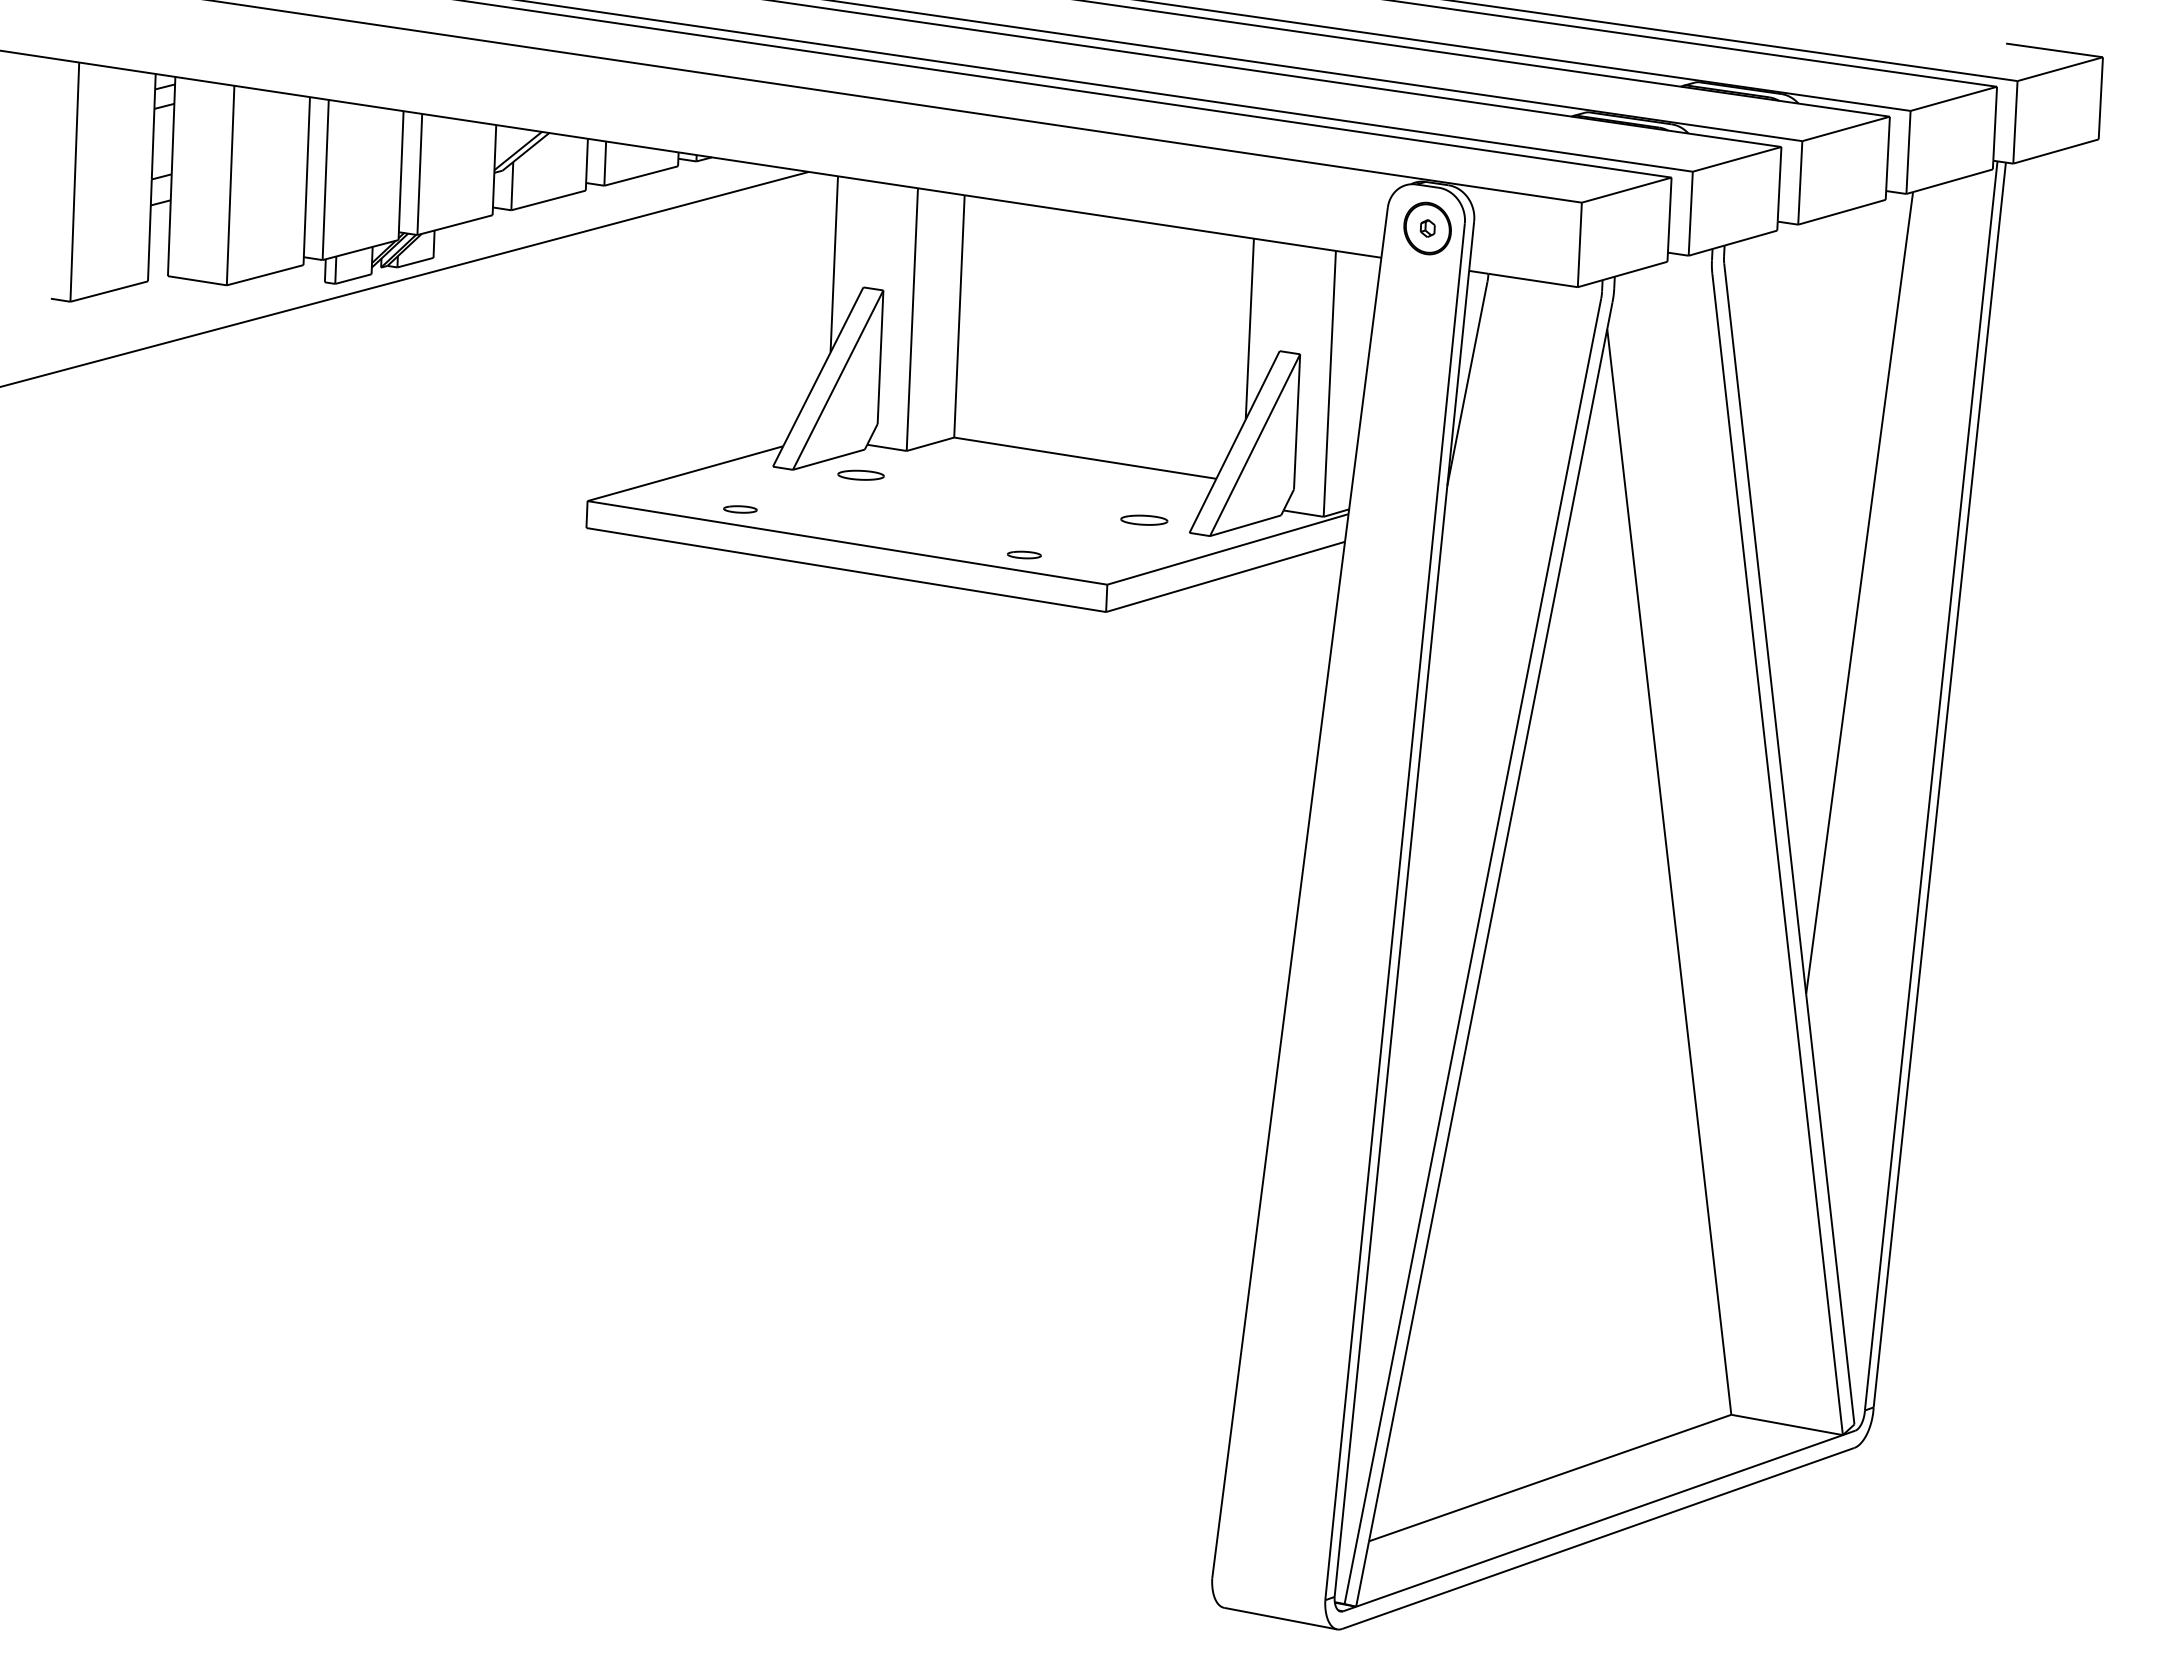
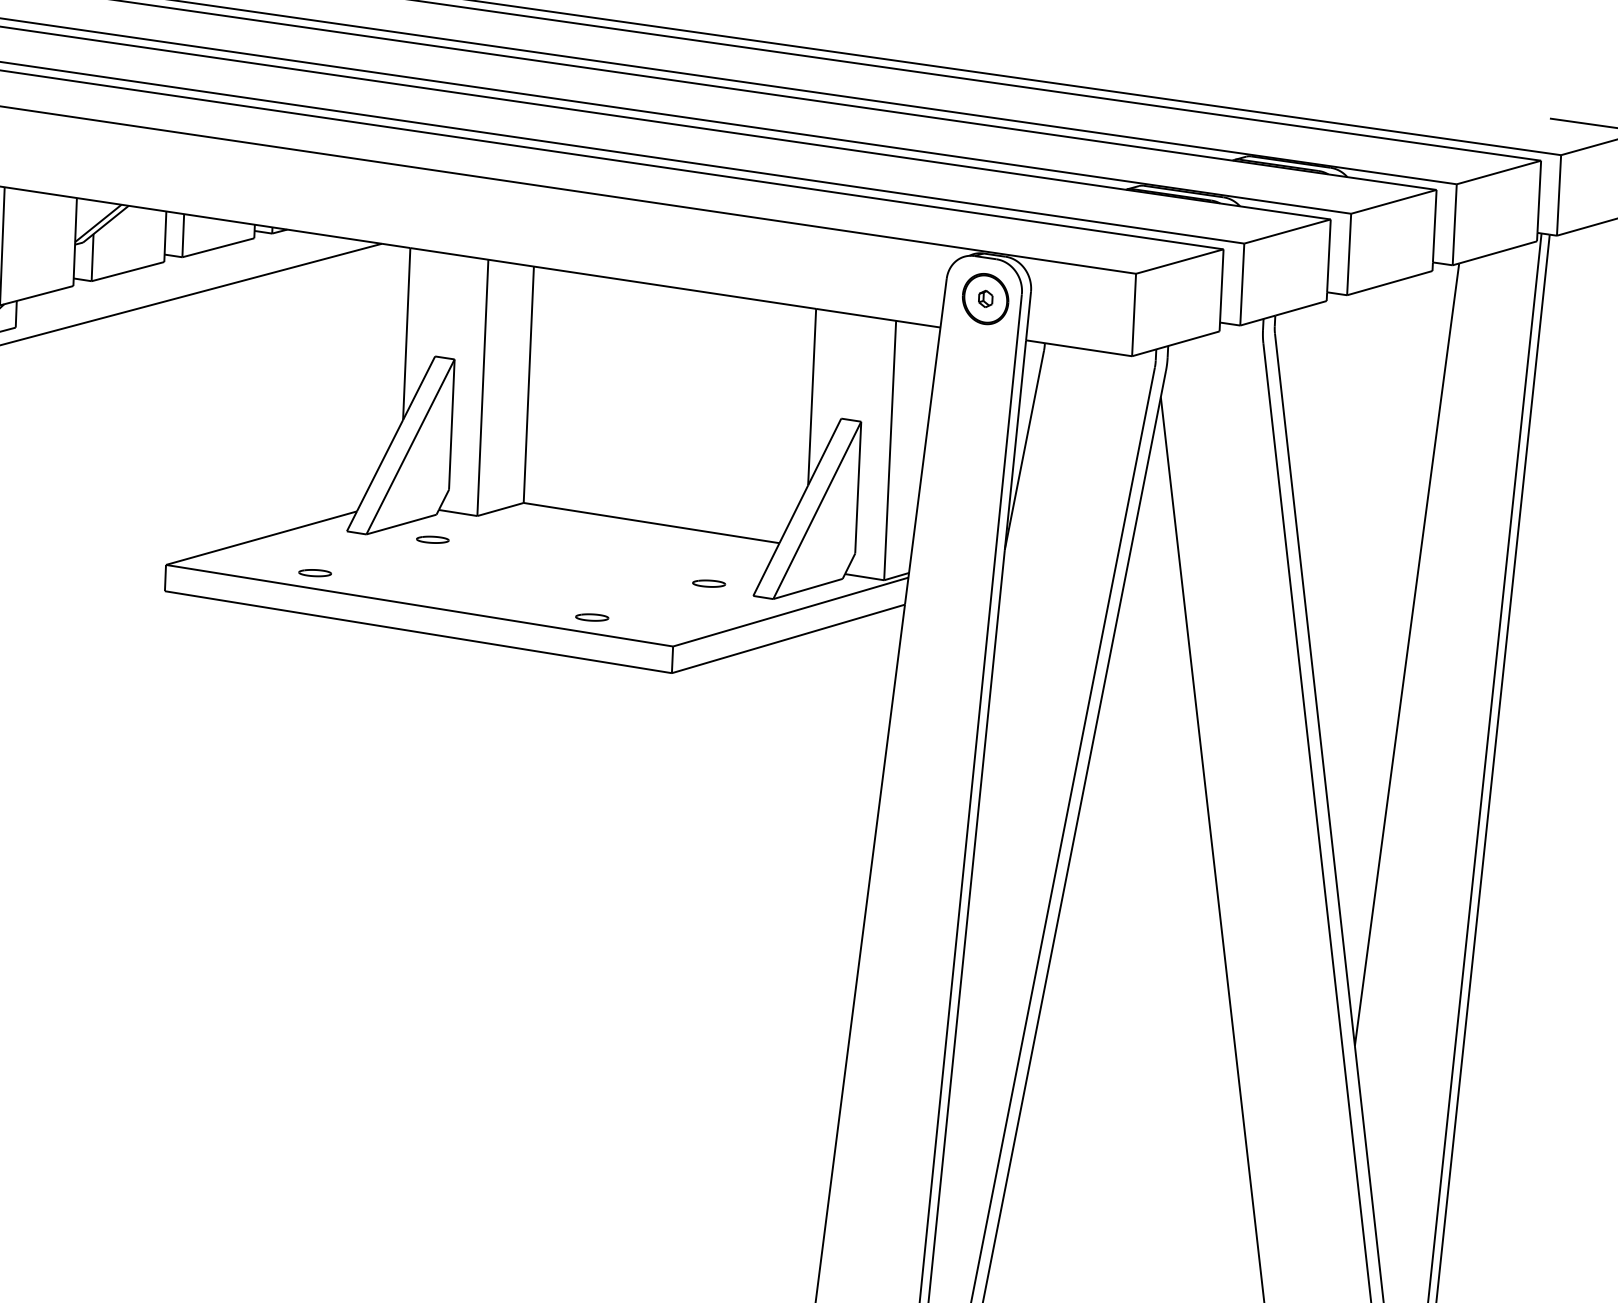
part: (860, 475) -> (432, 539), size x0.71
part: (1143, 520) -> (708, 583), size x0.71

